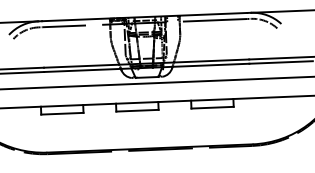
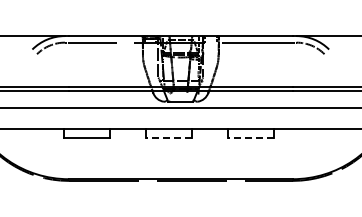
line: (212, 107) -> (250, 137), solid -> dashed
line: (137, 110) -> (168, 137), solid -> dashed

